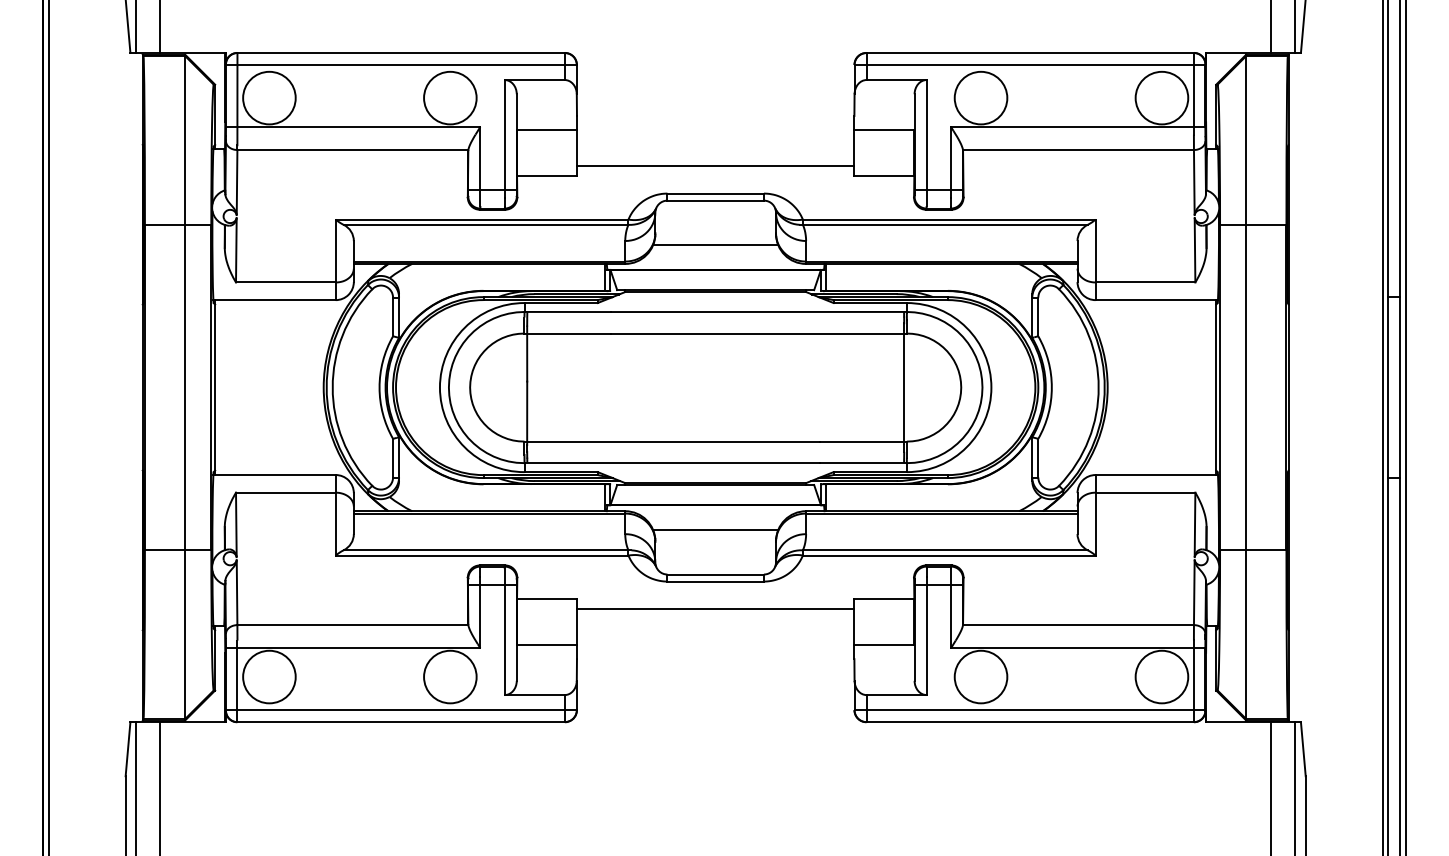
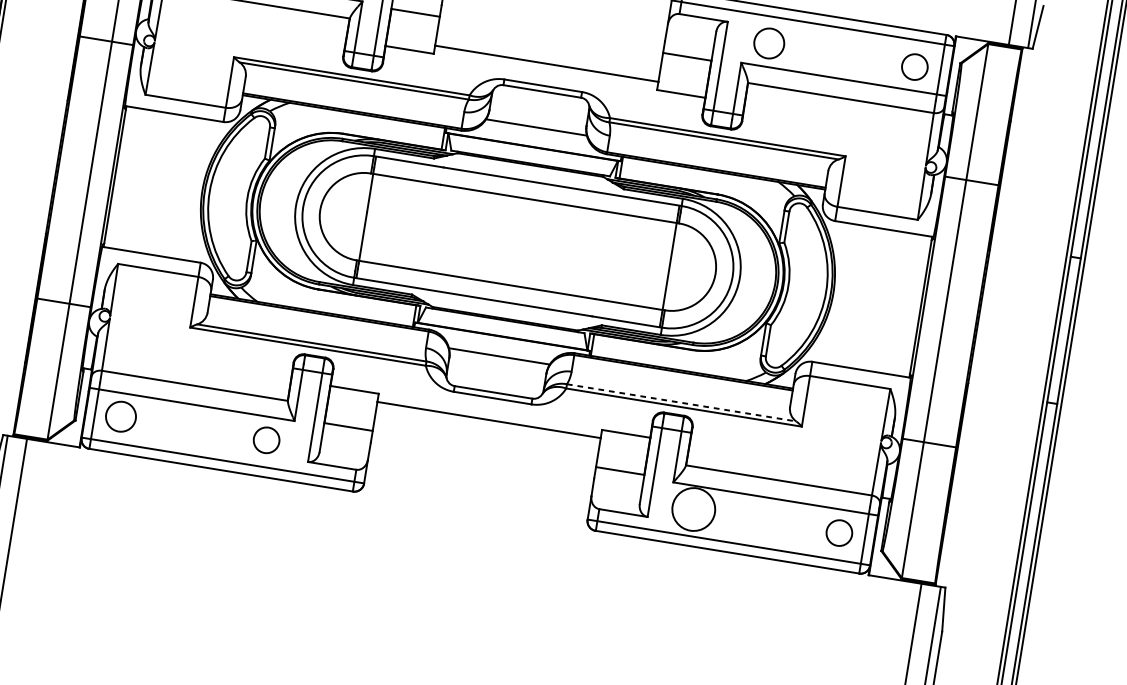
circle: (980, 97) -> (768, 42), size x0.7
circle: (1161, 97) -> (914, 66), size x0.6
line: (945, 550) -> (681, 403), solid -> dashed
circle: (269, 676) -> (121, 416), size x0.7
circle: (450, 676) -> (266, 439), size x0.6
circle: (1161, 676) -> (839, 532), size x0.6

